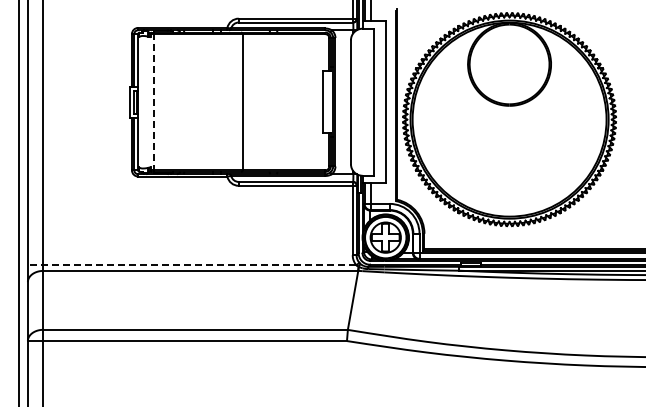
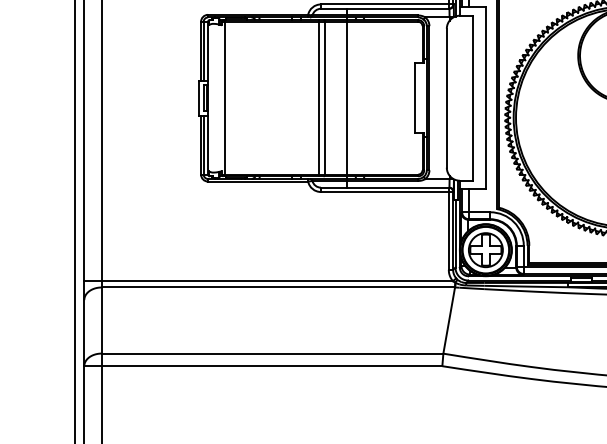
line: (236, 101) -> (318, 97), added
line: (261, 101) -> (346, 97), added
line: (153, 102) -> (225, 98), dashed -> solid
line: (191, 265) -> (267, 281), dashed -> solid

